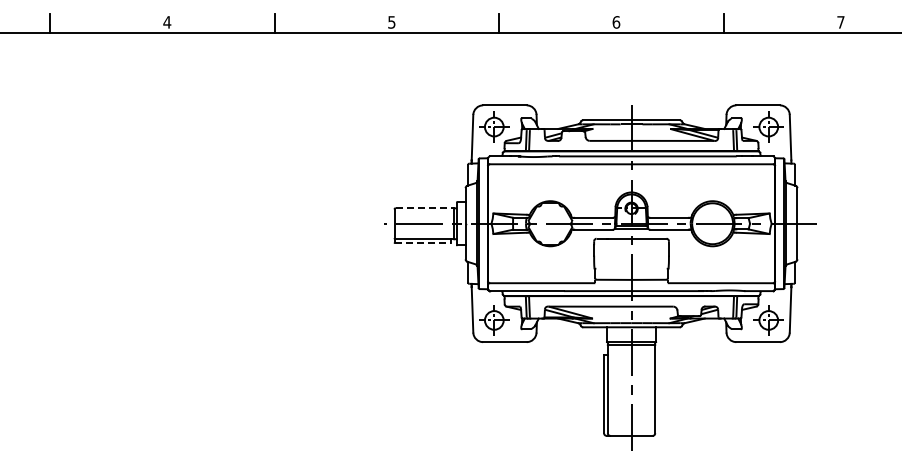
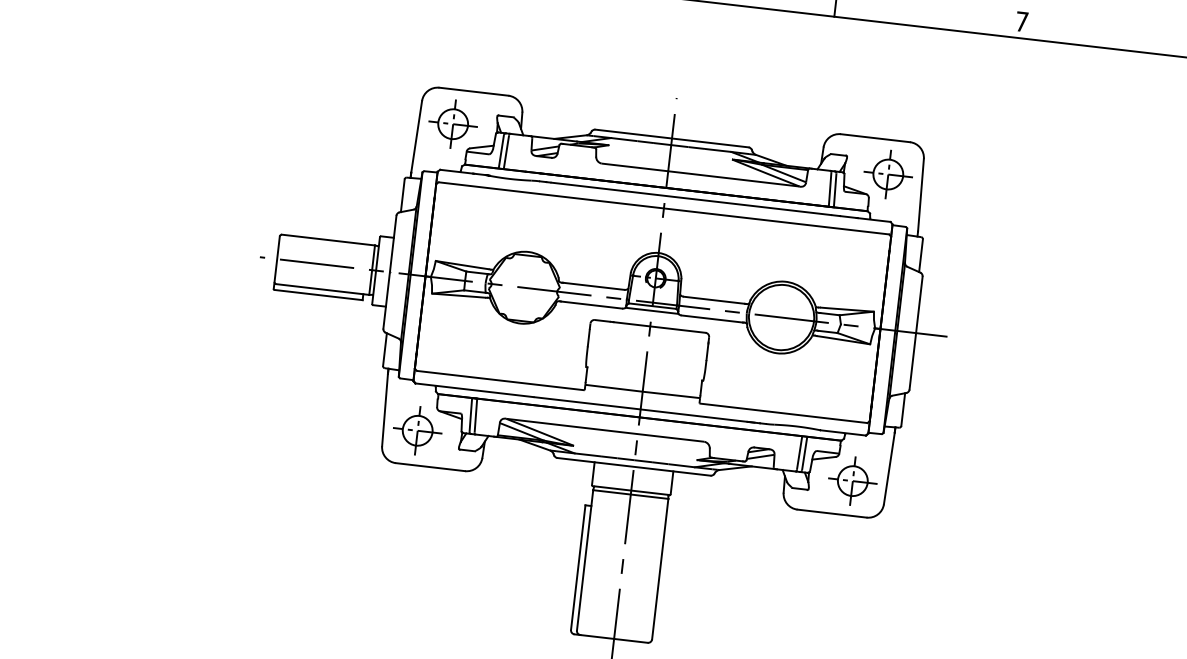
line: (425, 208) -> (329, 240), dashed -> solid
line: (422, 243) -> (317, 295), dashed -> solid

